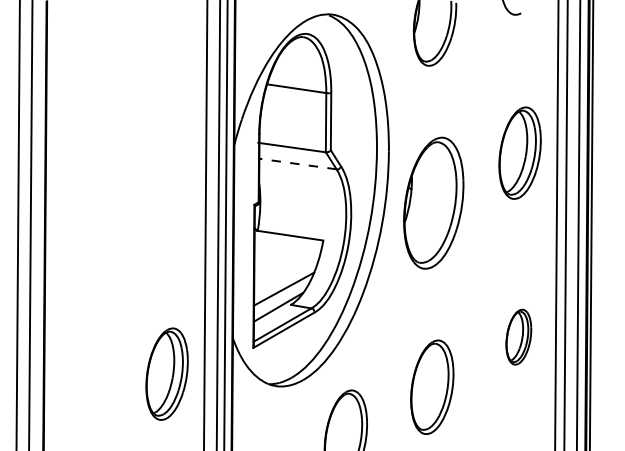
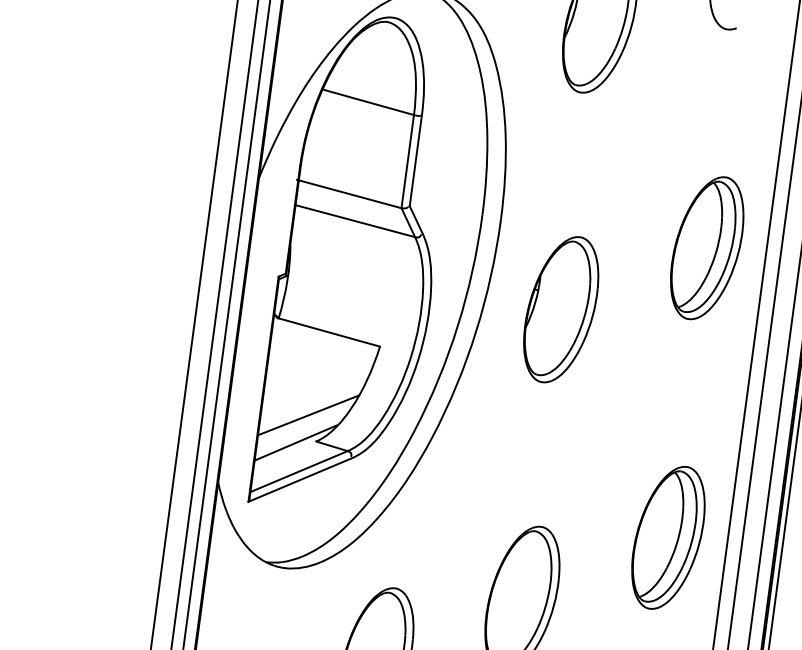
line: (298, 164) -> (356, 221), dashed -> solid
part: (433, 202) -> (561, 308), size x0.71
part: (518, 336) -> (668, 536), size x1.67
part: (166, 373) -> (106, 524), removed

